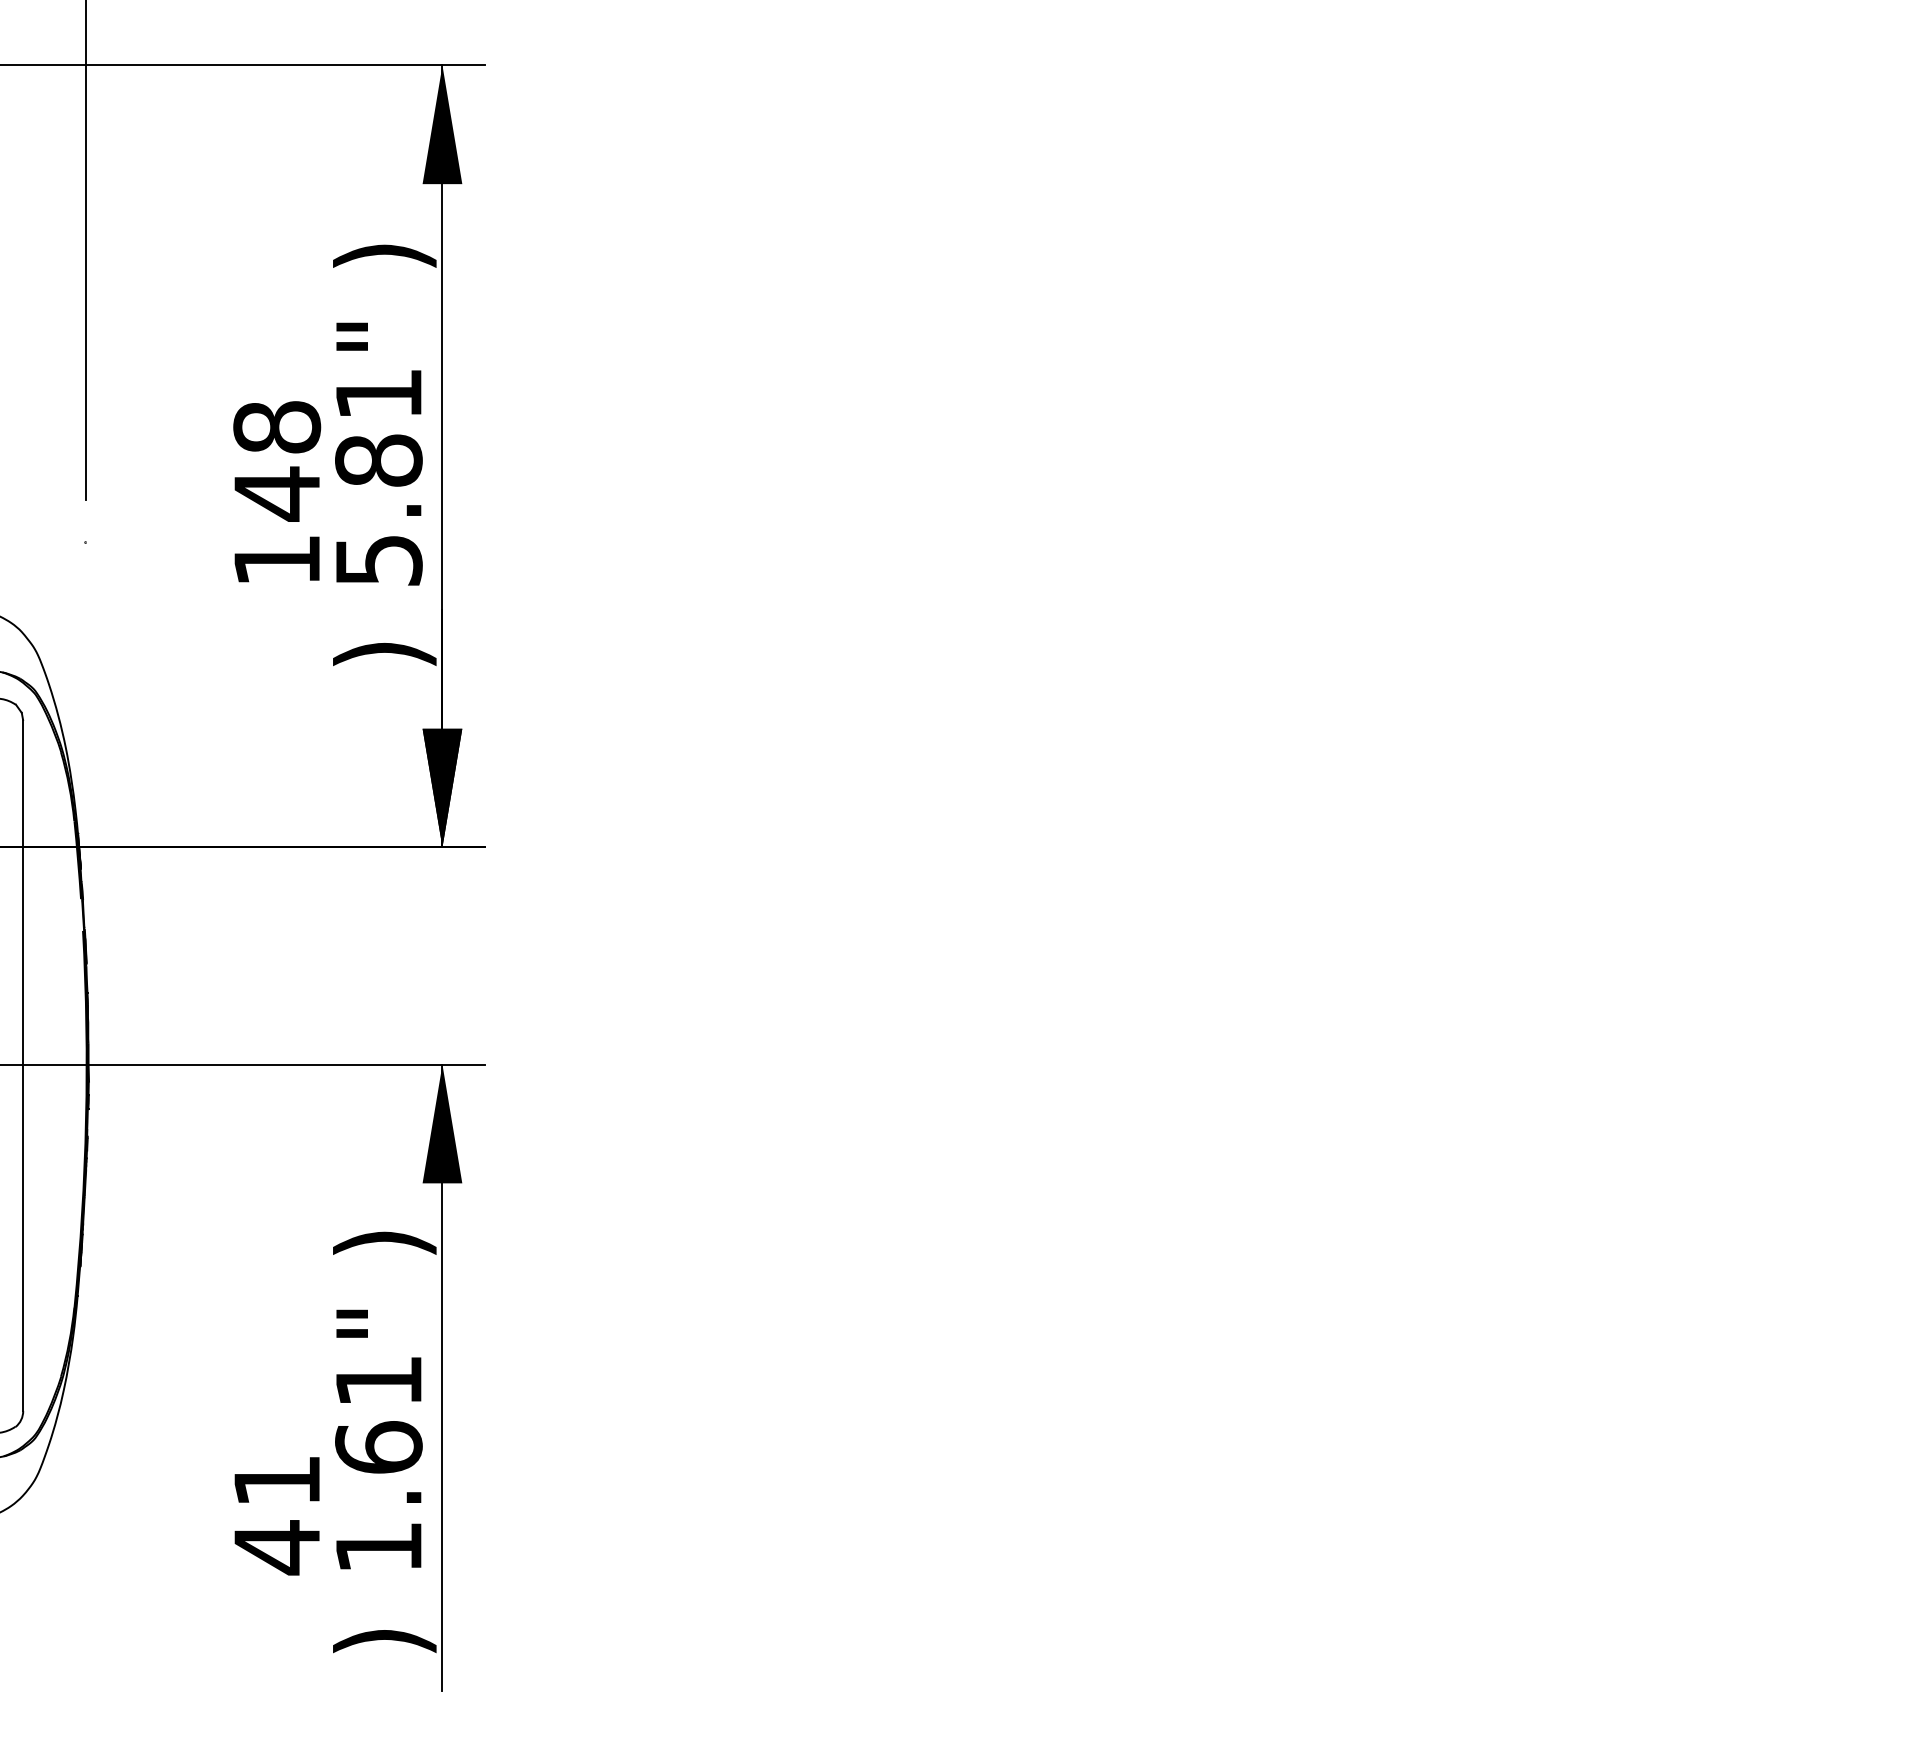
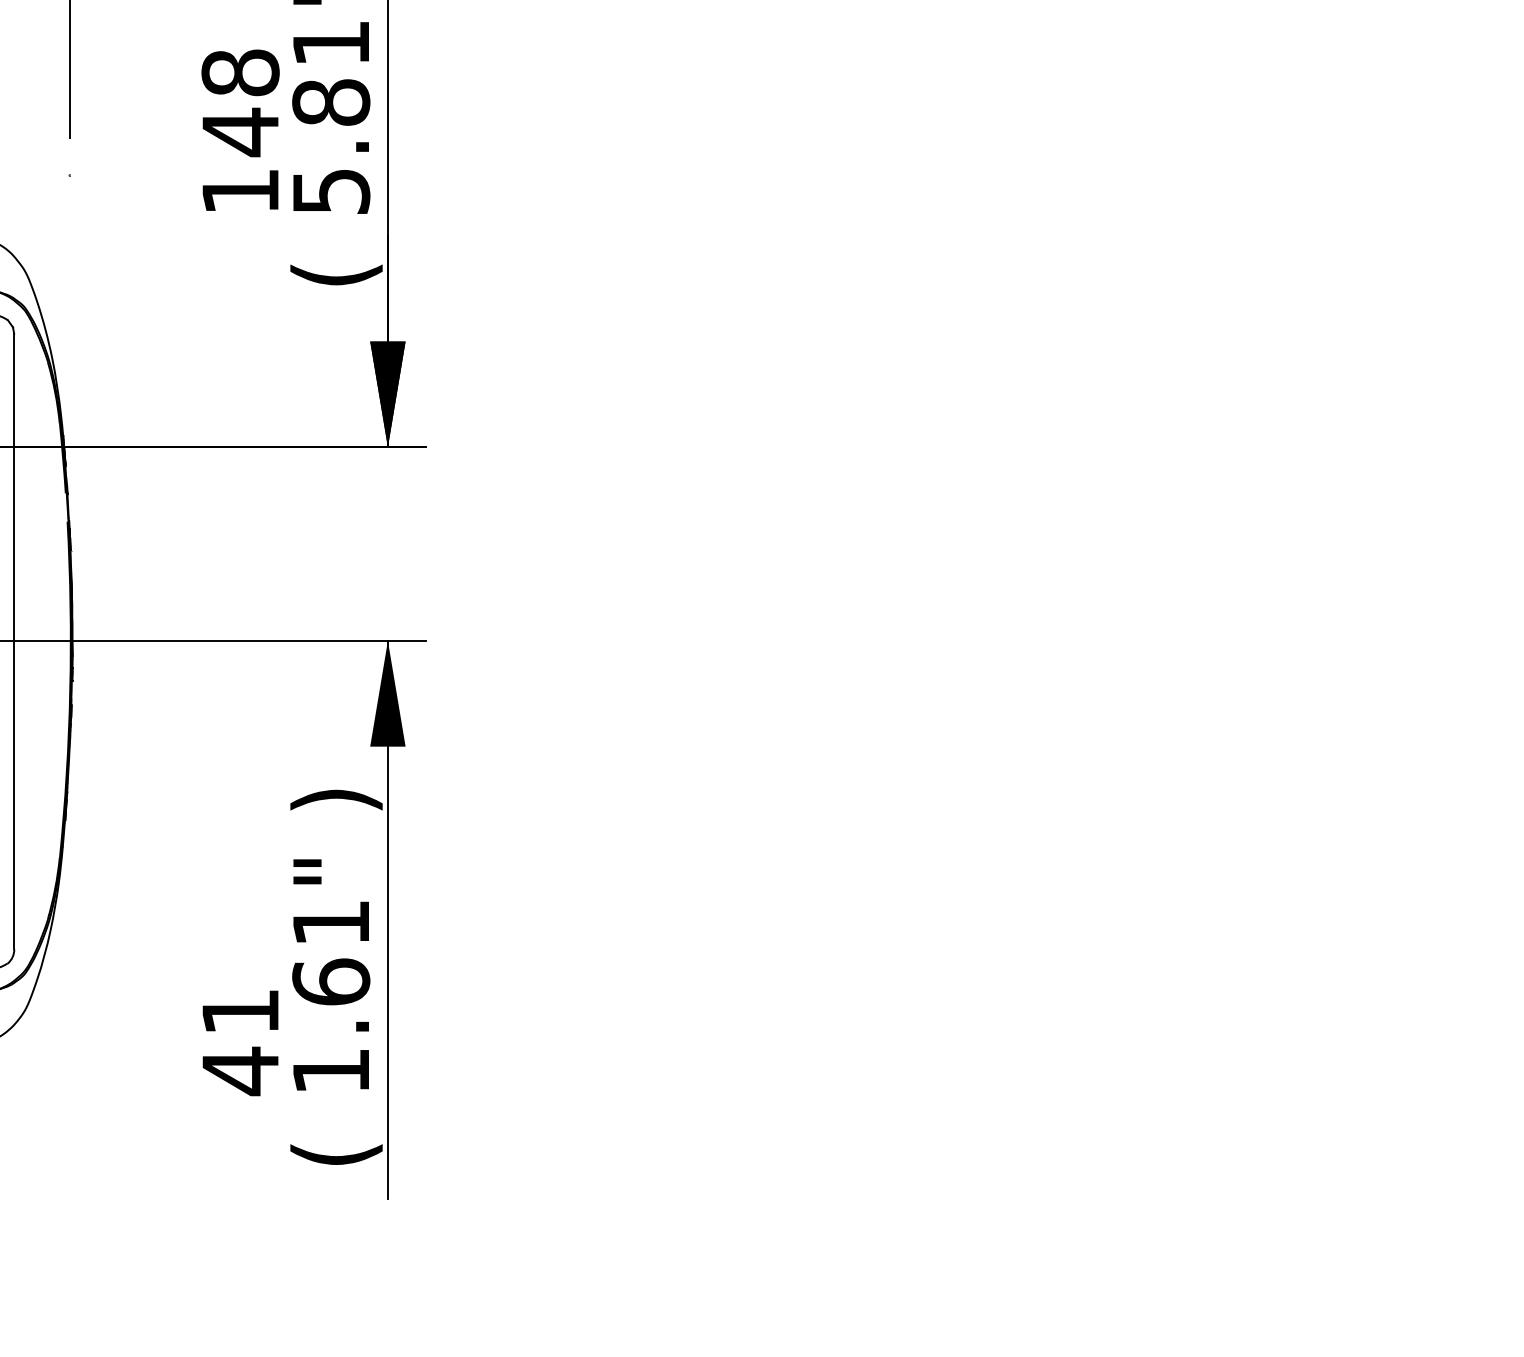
text: (384, 654) -> (336, 275), ) -> (
text: (384, 1641) -> (336, 1154), ) -> (

